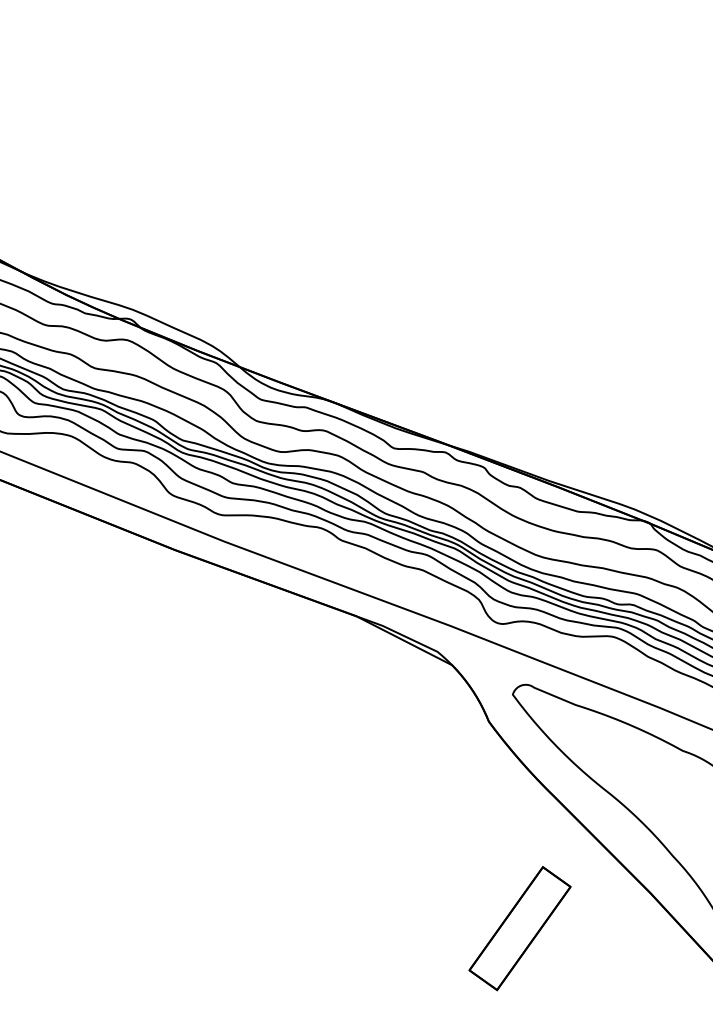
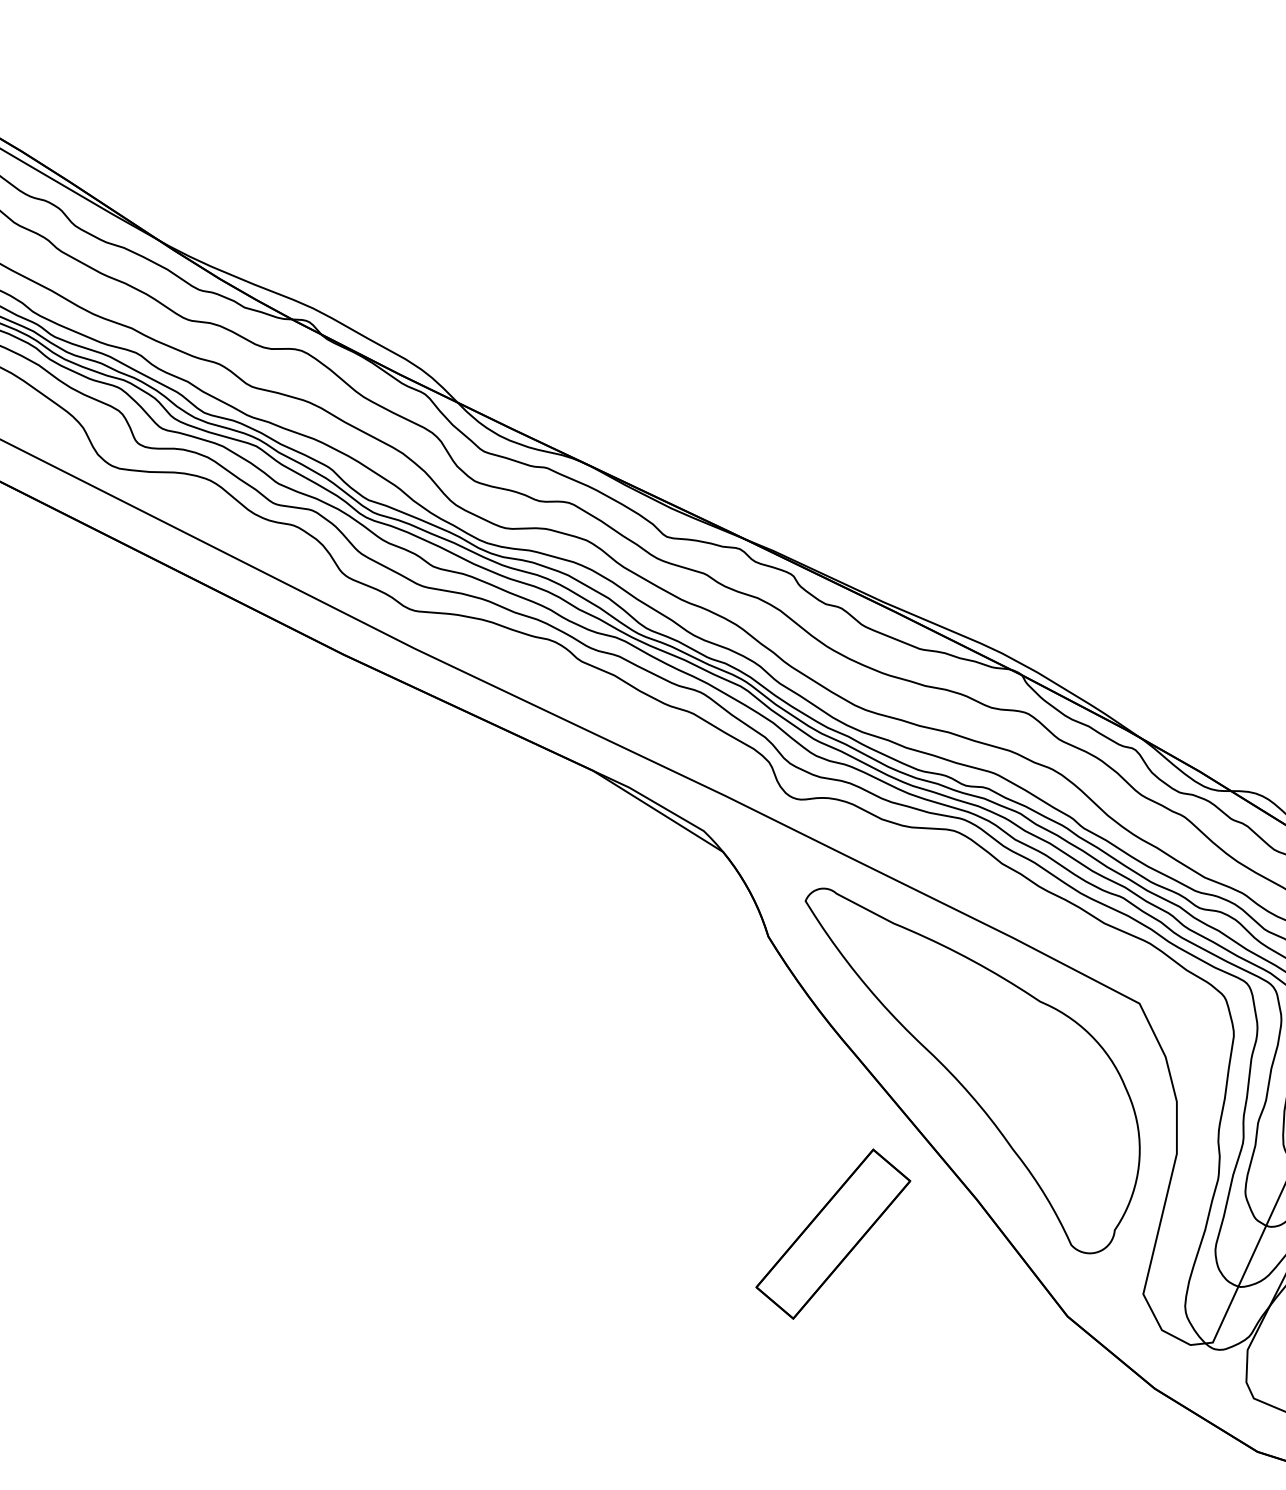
part: (520, 928) -> (833, 1233), moved

